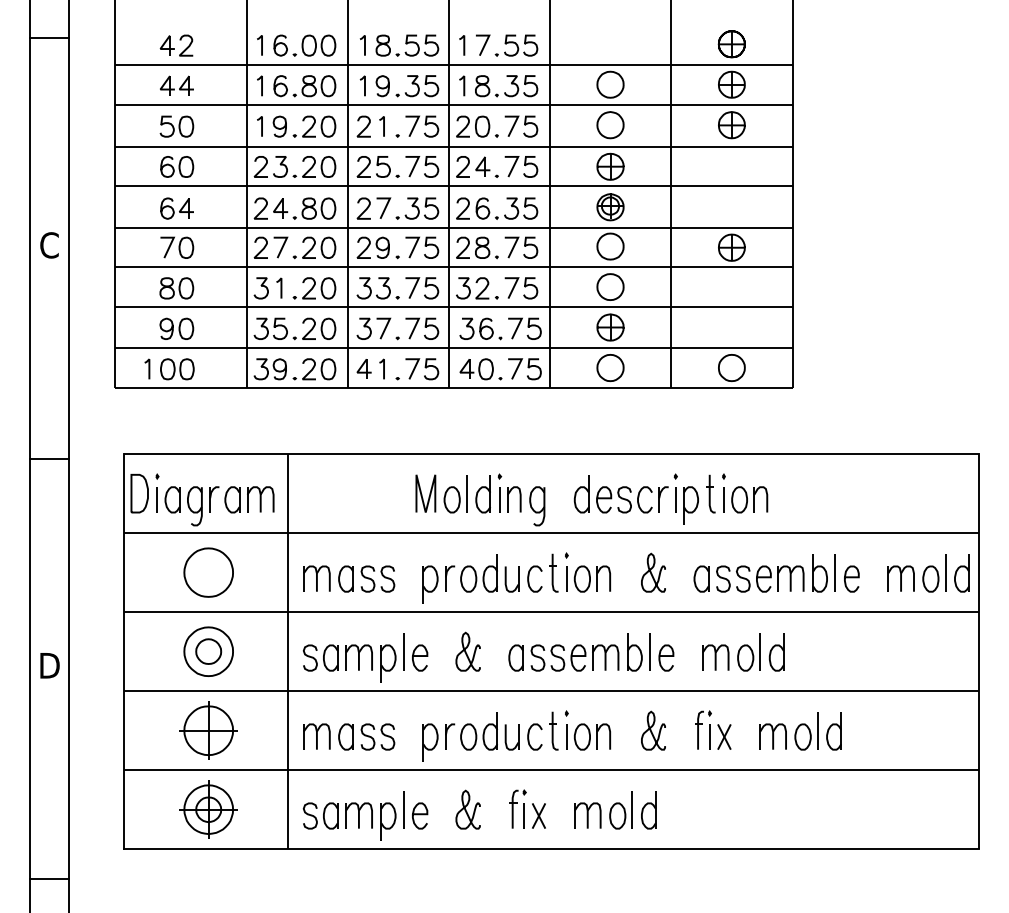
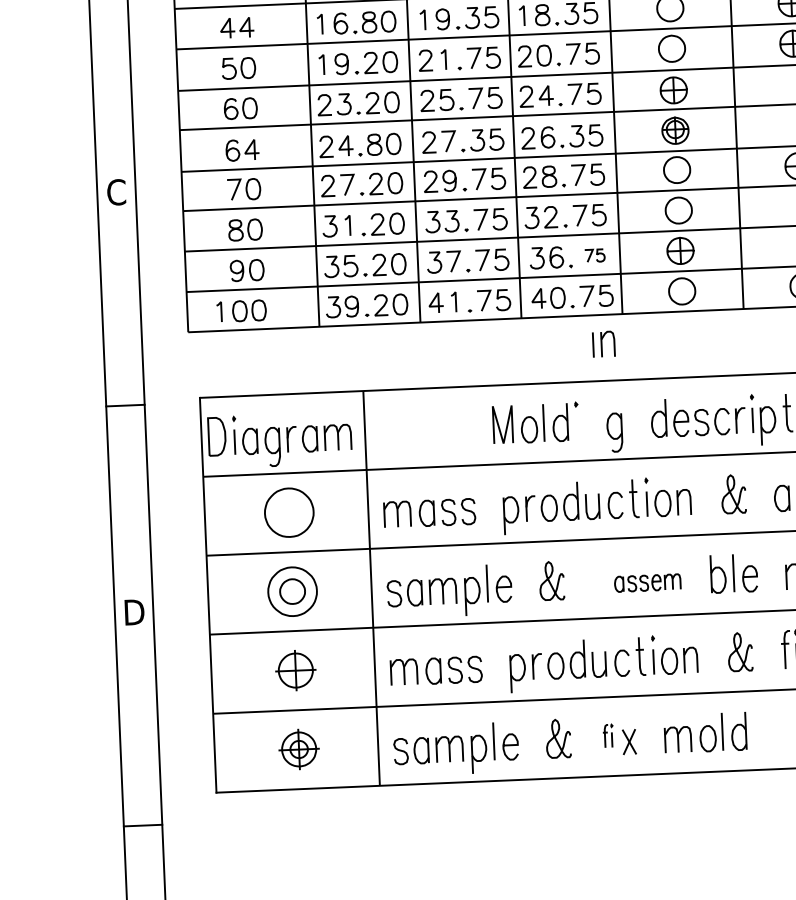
part: (524, 328) -> (594, 255), size x0.6
part: (510, 499) -> (604, 344), moved
part: (563, 657) -> (647, 582), size x0.6
part: (208, 730) -> (295, 670), size x0.7
part: (517, 808) -> (607, 735), size x0.6
part: (208, 809) -> (299, 749), size x0.7

